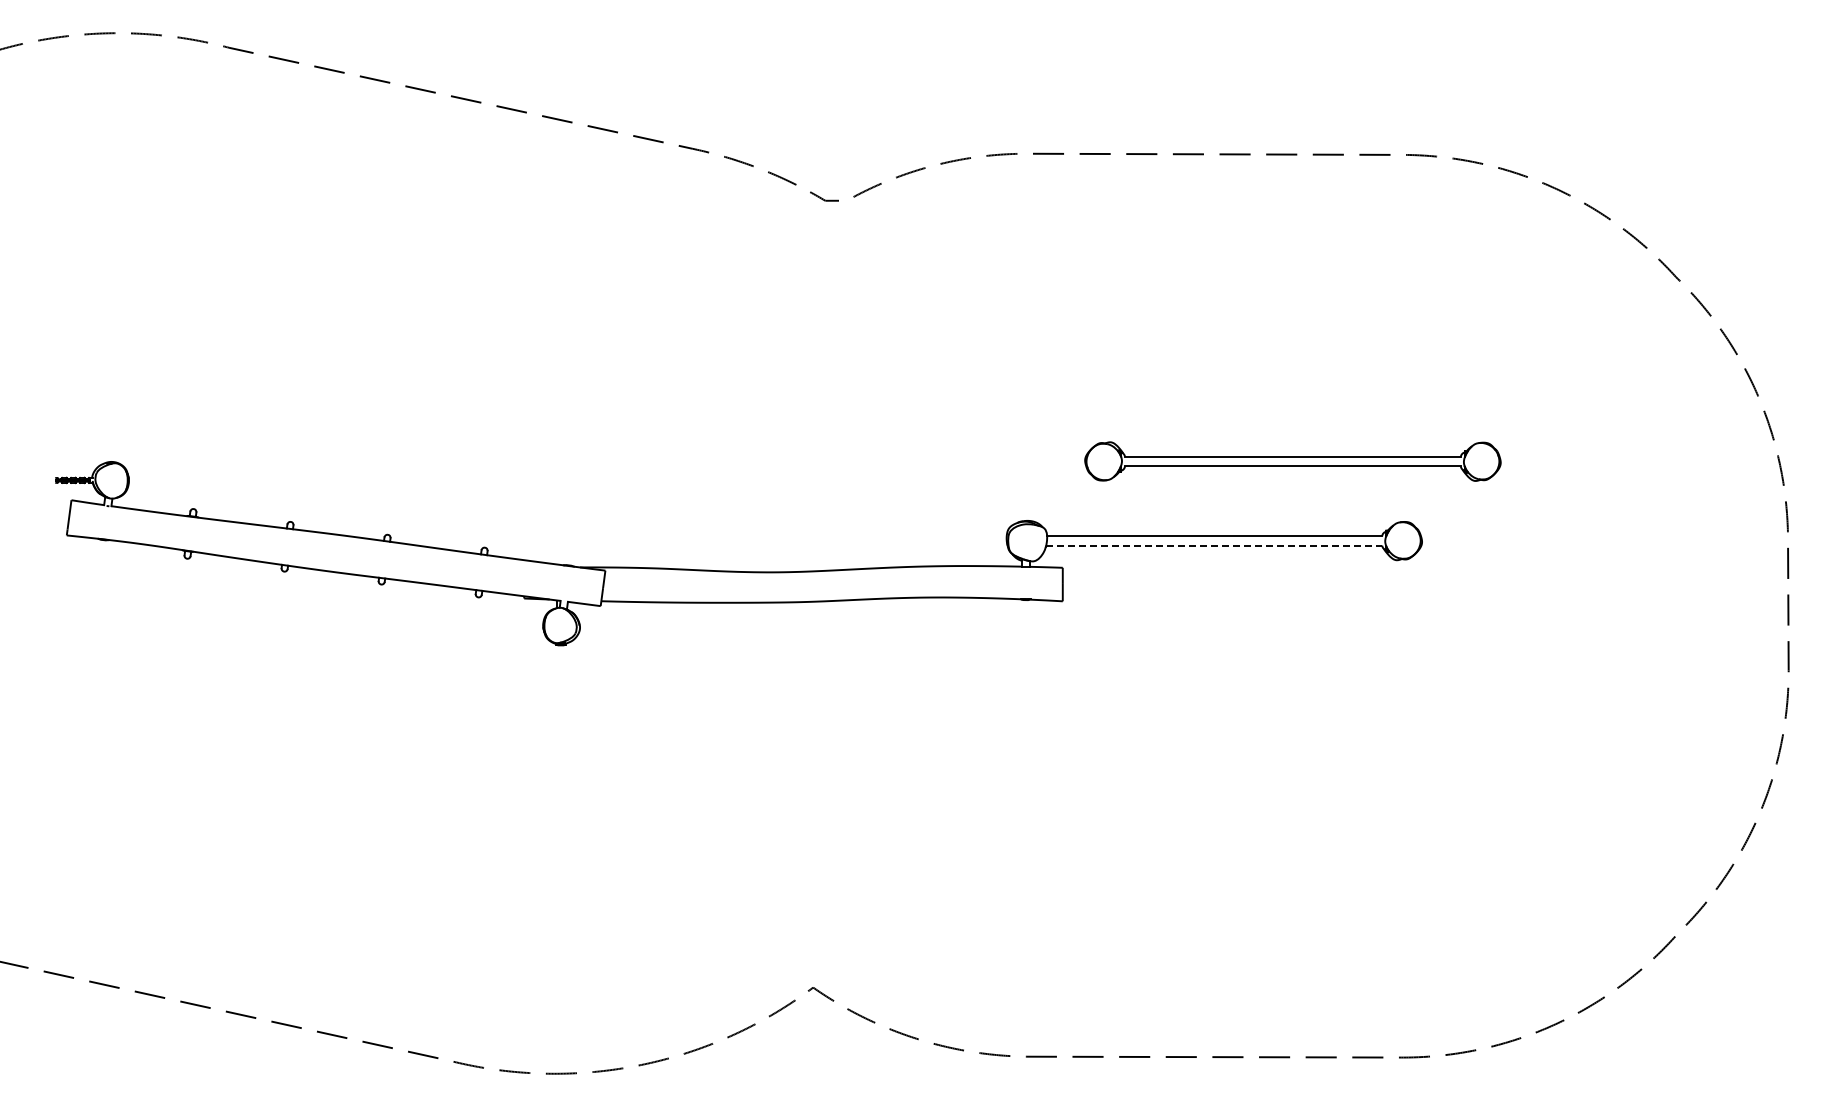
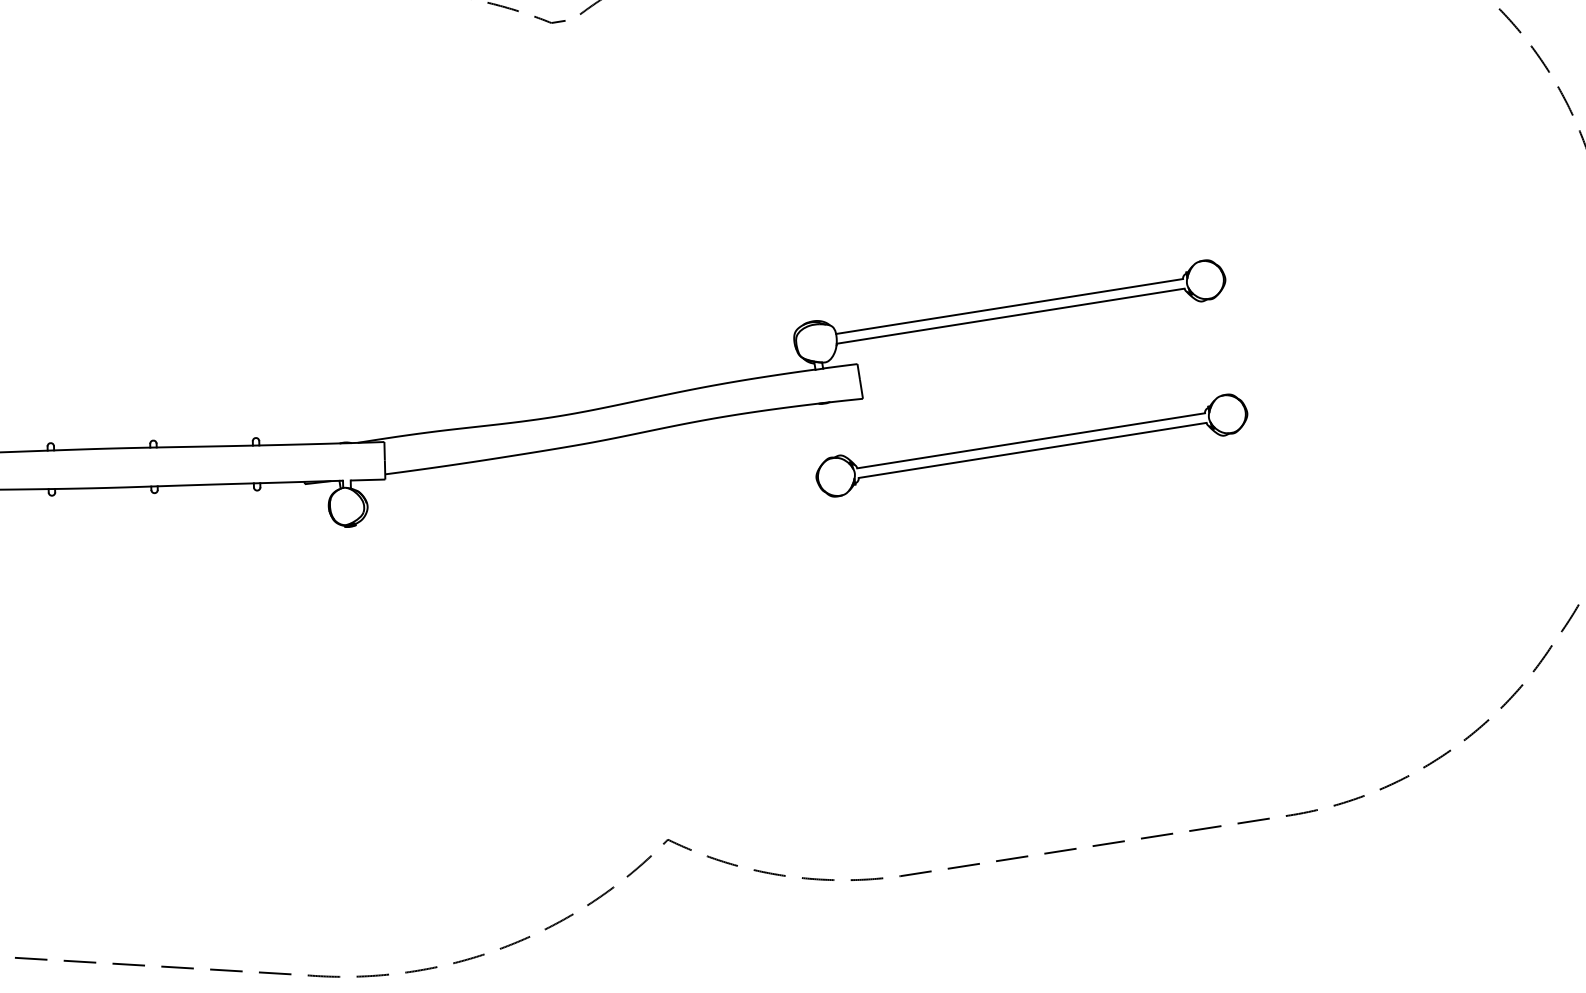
part: (1292, 461) -> (1031, 445), moved
line: (1214, 545) -> (1010, 316), dashed -> solid

